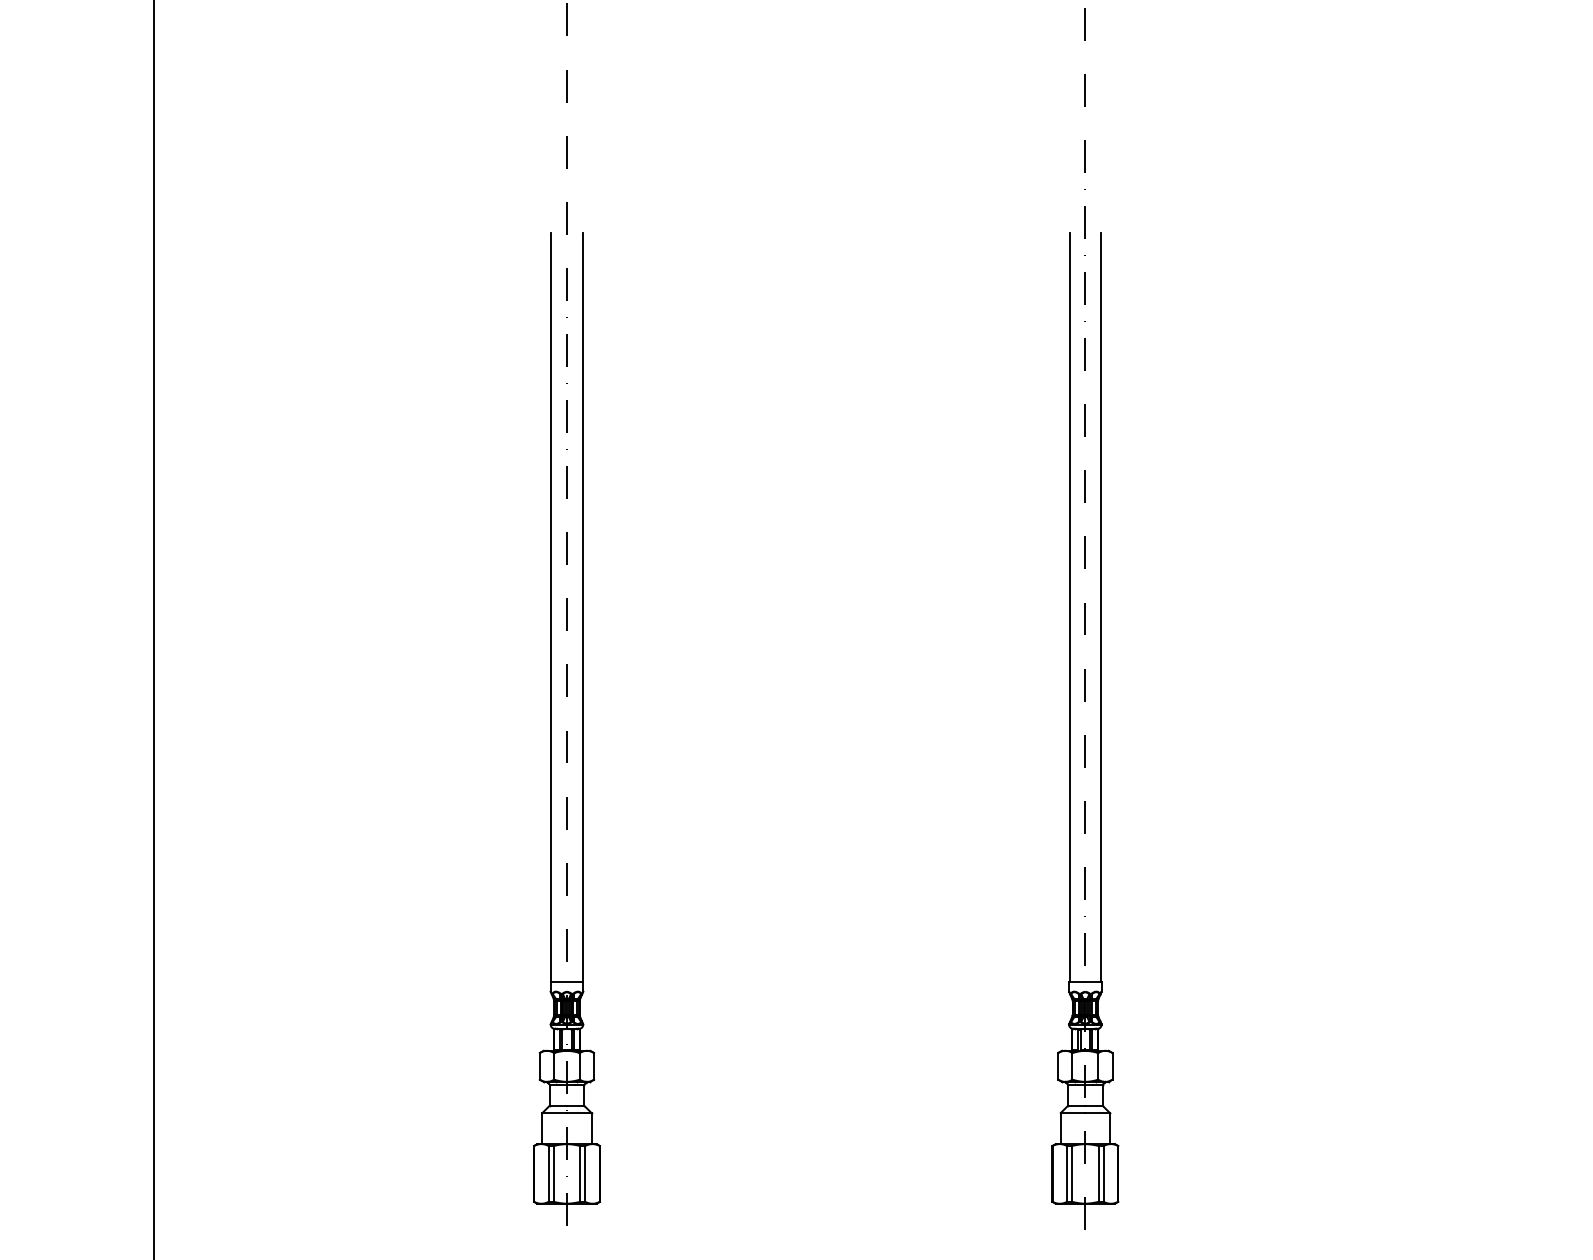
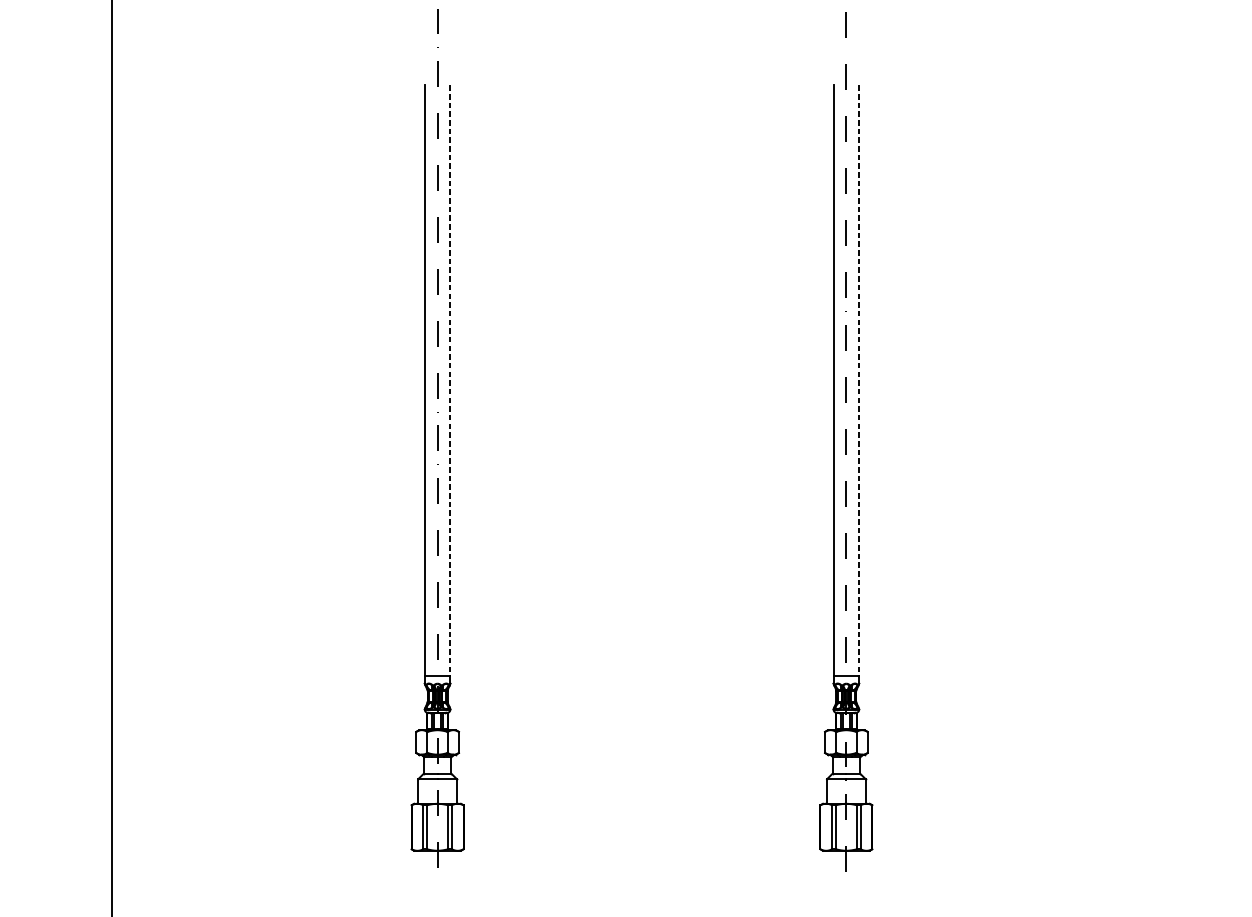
line: (582, 607) -> (449, 380), solid -> dashed
line: (1100, 607) -> (858, 380), solid -> dashed

